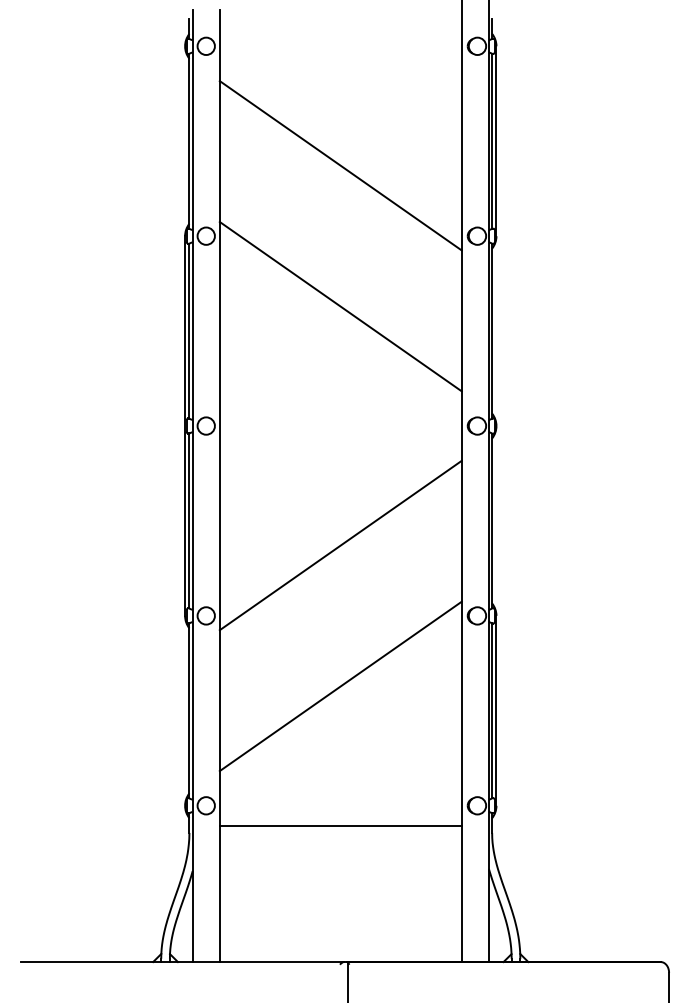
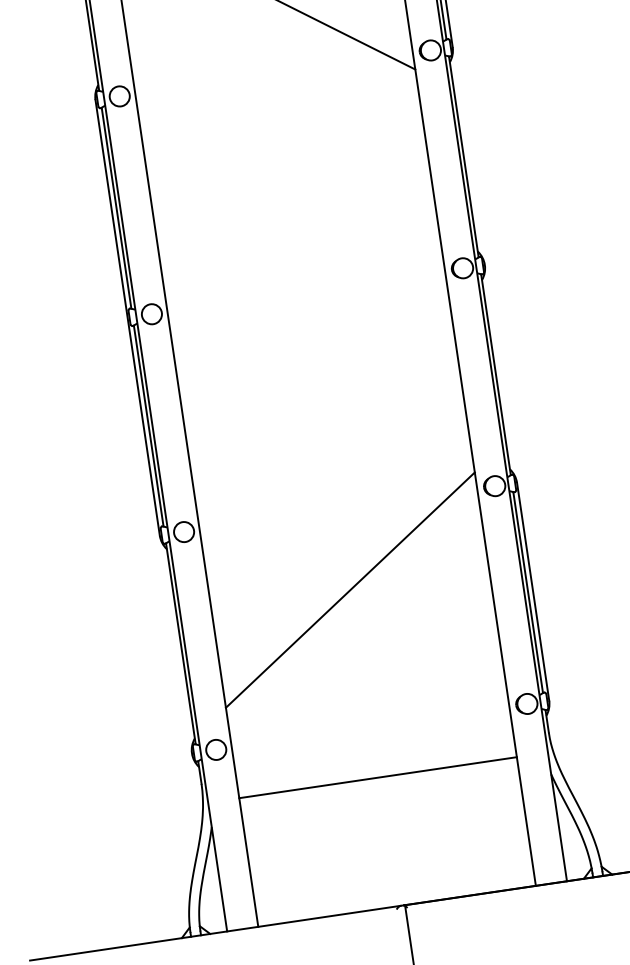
line: (340, 306) -> (285, 154), removed
line: (340, 545) -> (326, 428), removed
line: (340, 825) -> (377, 777), moved

